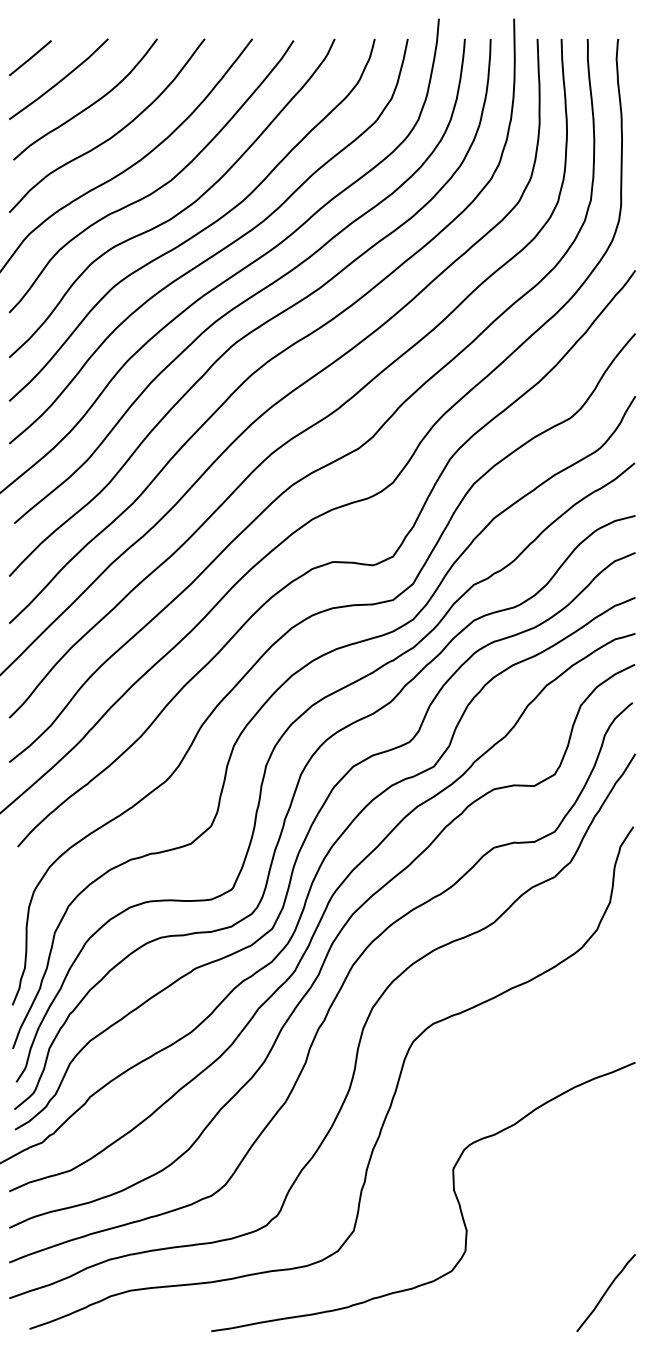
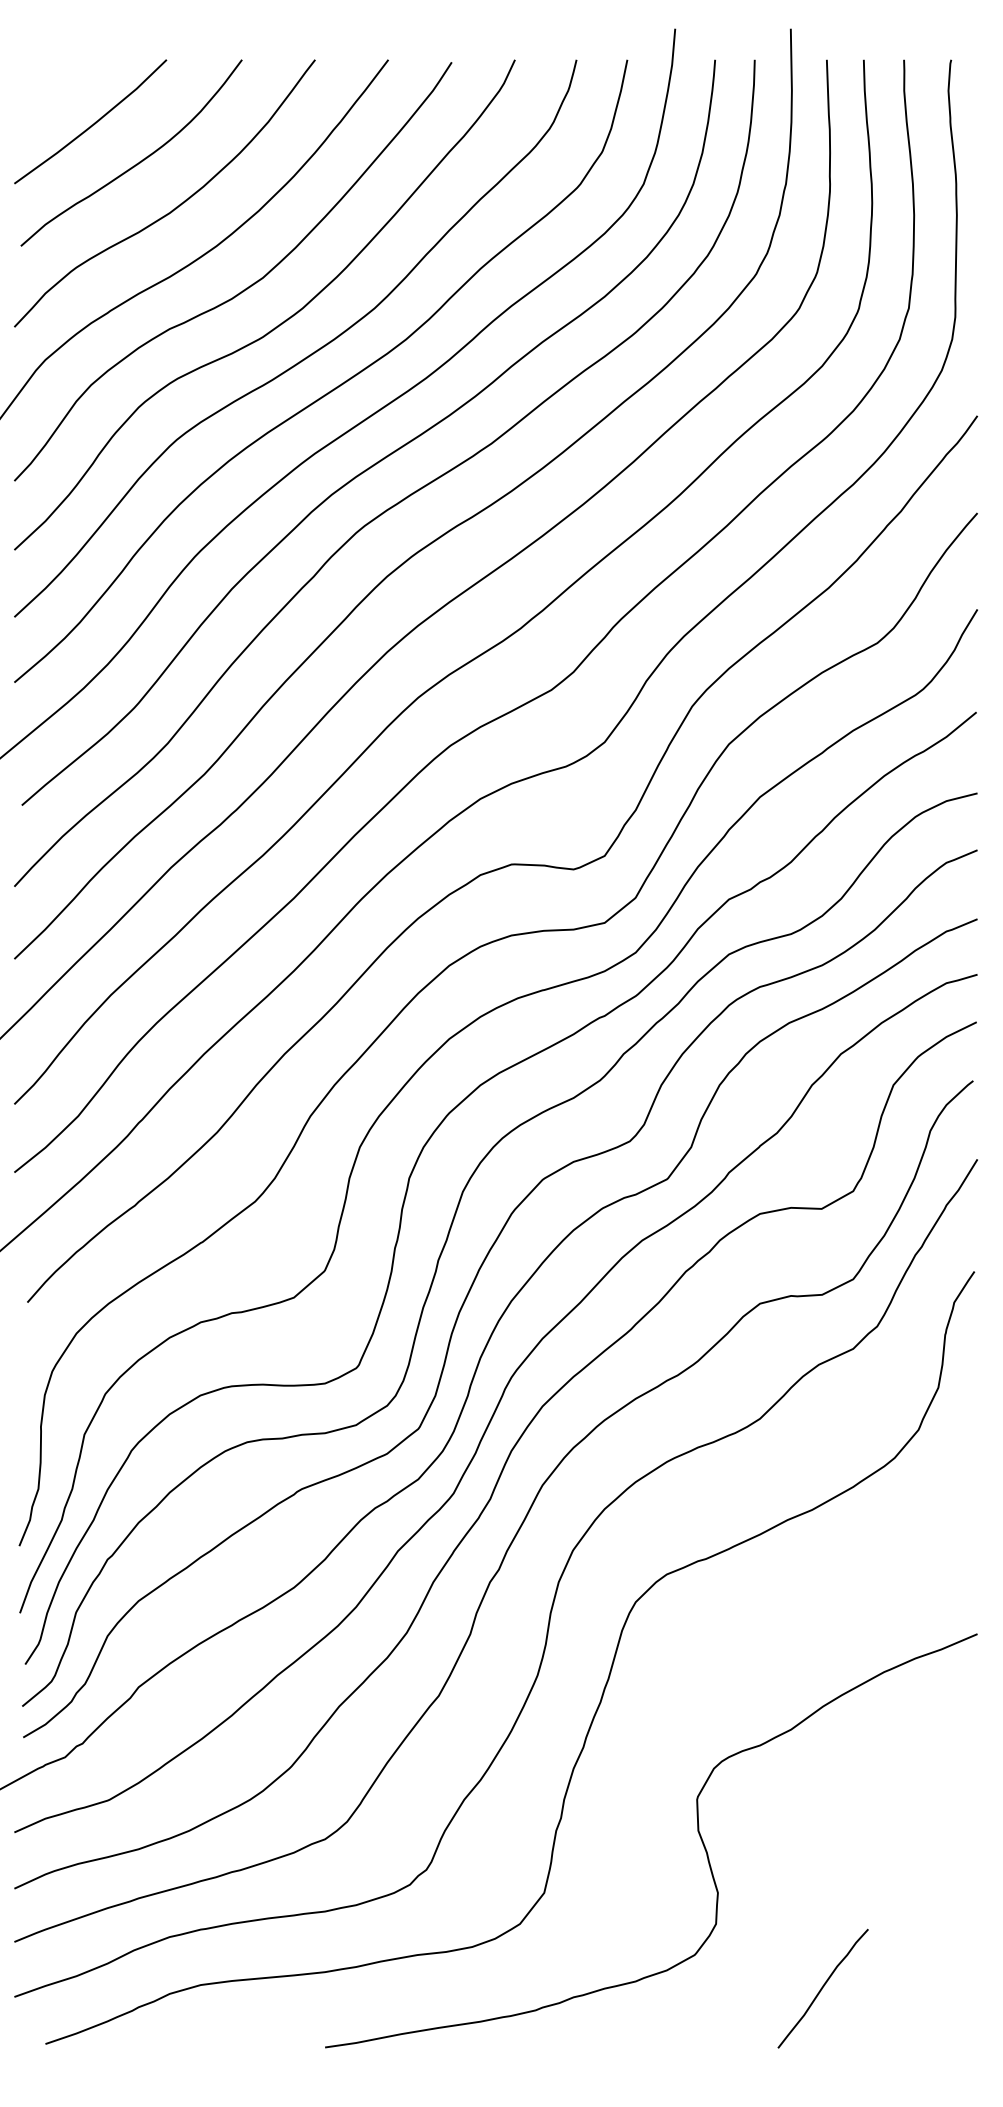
line: (30, 58) -> (47, 89), removed
curve: (605, 1293) -> (822, 1989), moved

